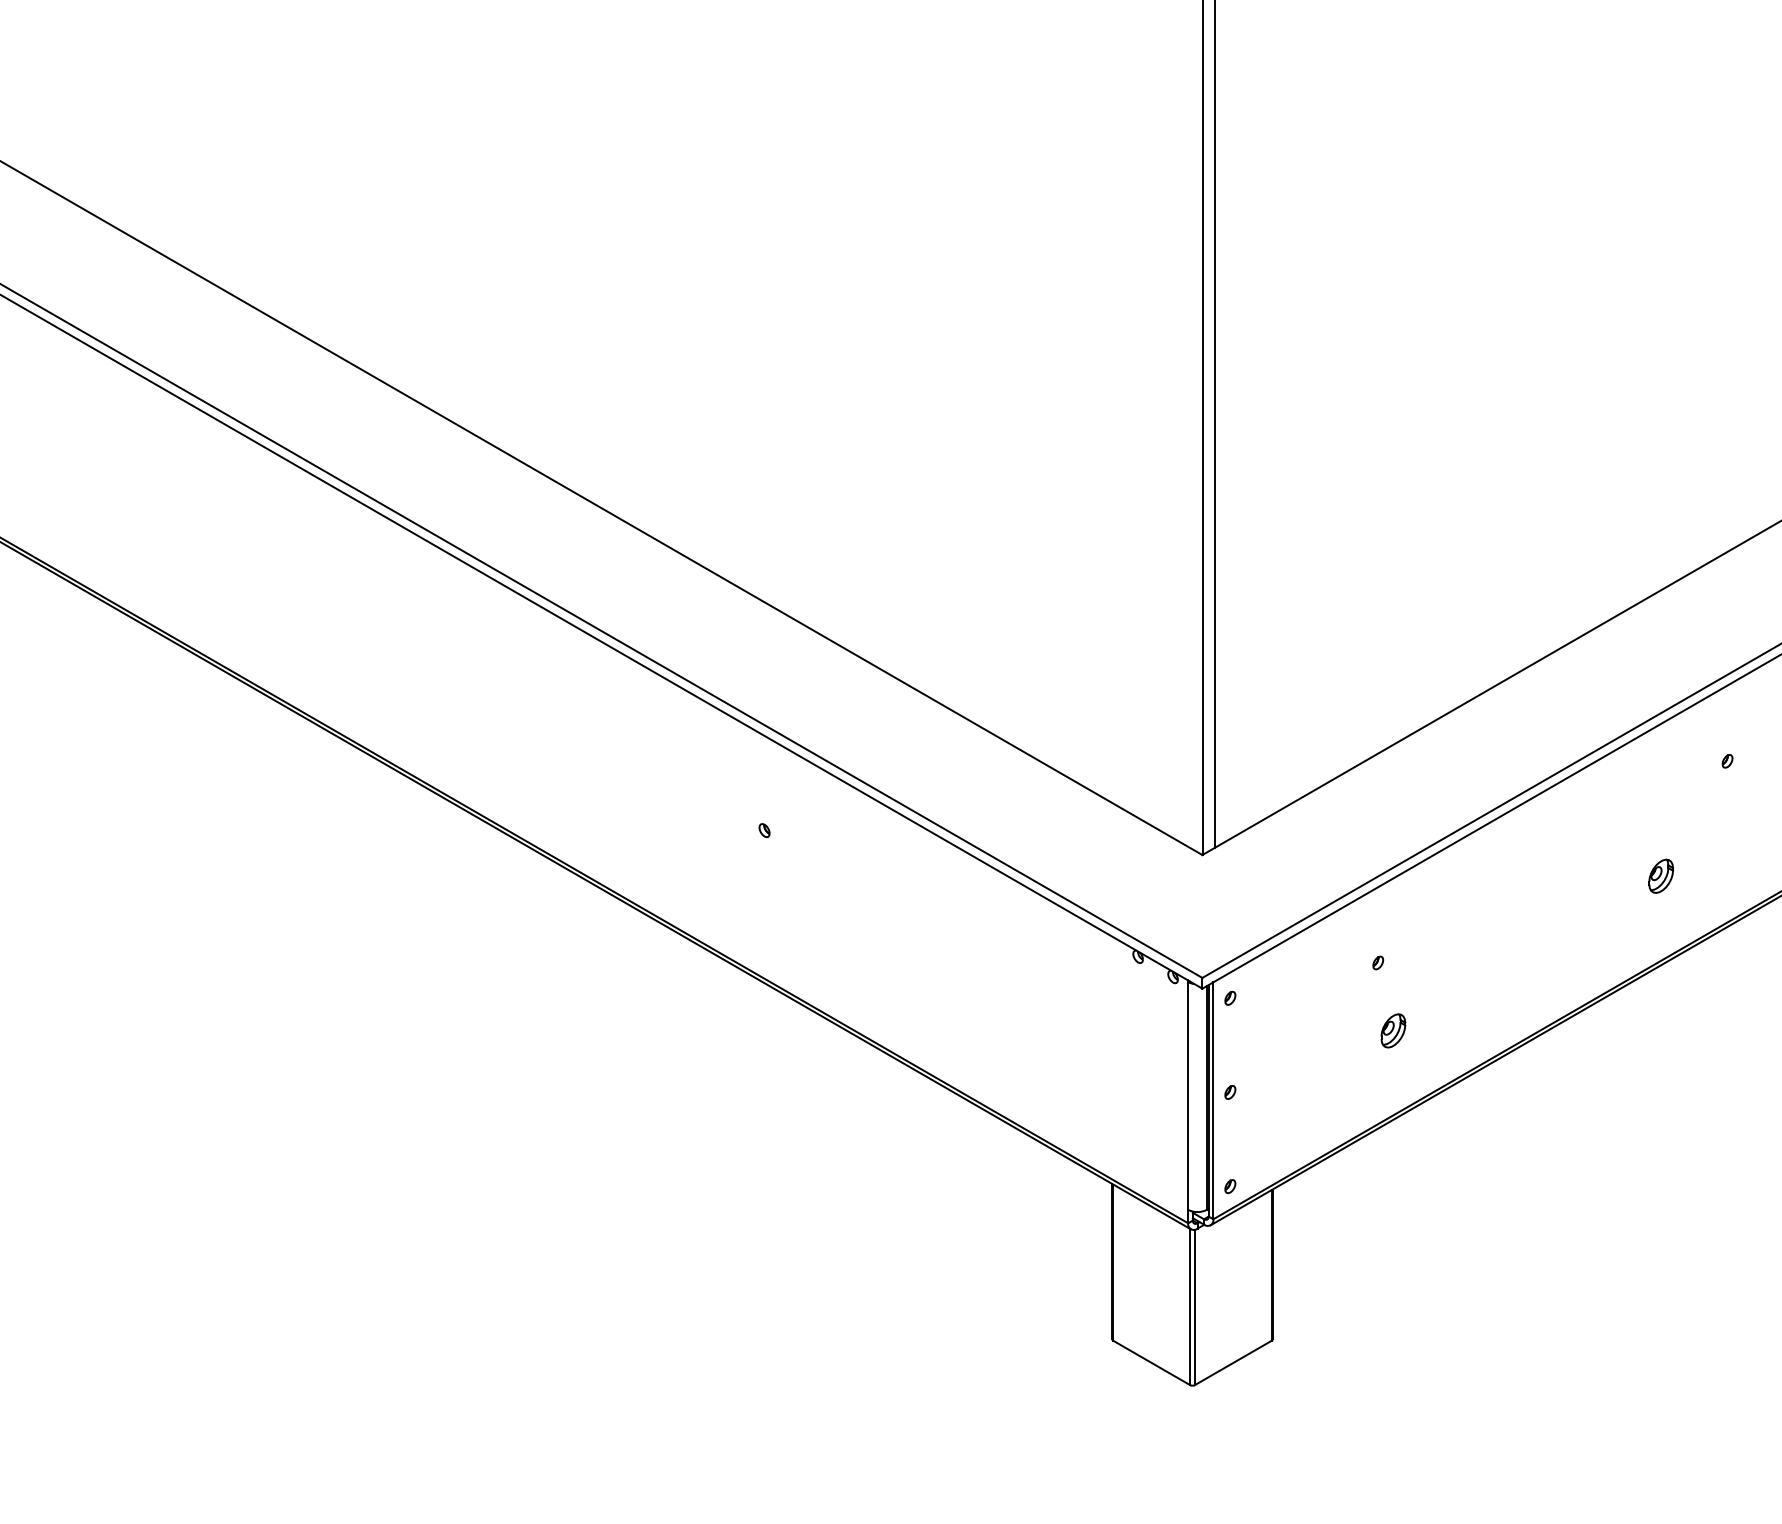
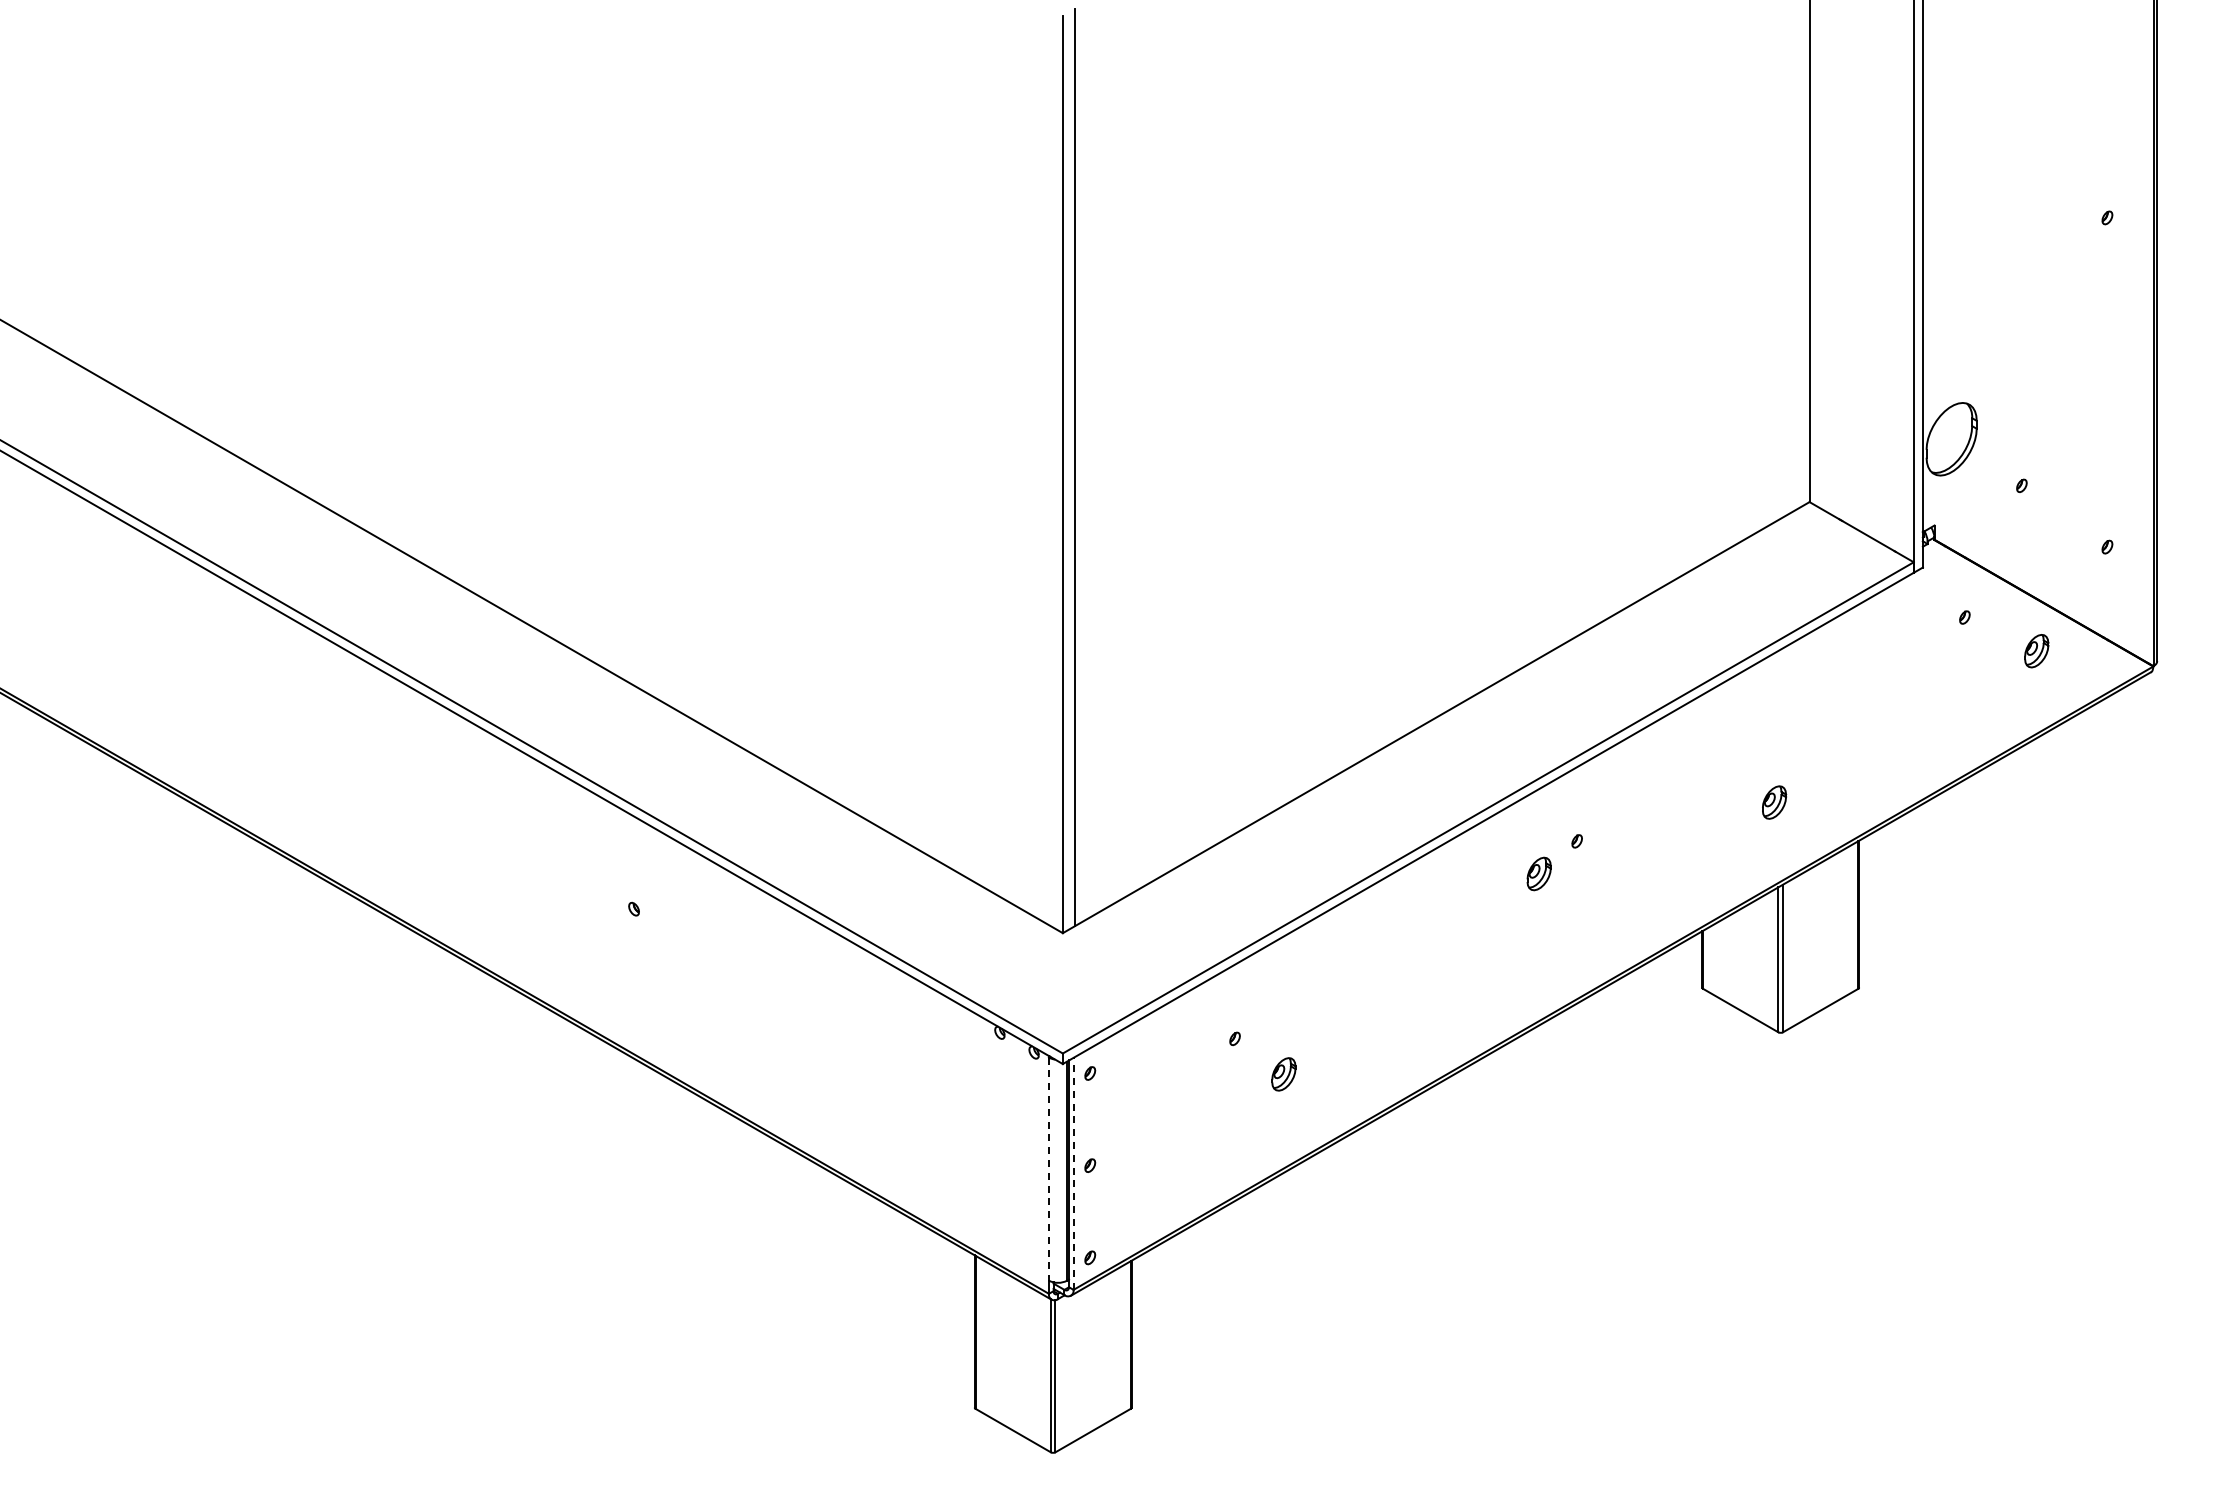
part: (1660, 875) -> (1538, 873), moved
part: (1392, 1031) -> (1283, 1074), moved
line: (1187, 1096) -> (1048, 1169), solid -> dashed
line: (1213, 1100) -> (1073, 1173), solid -> dashed

